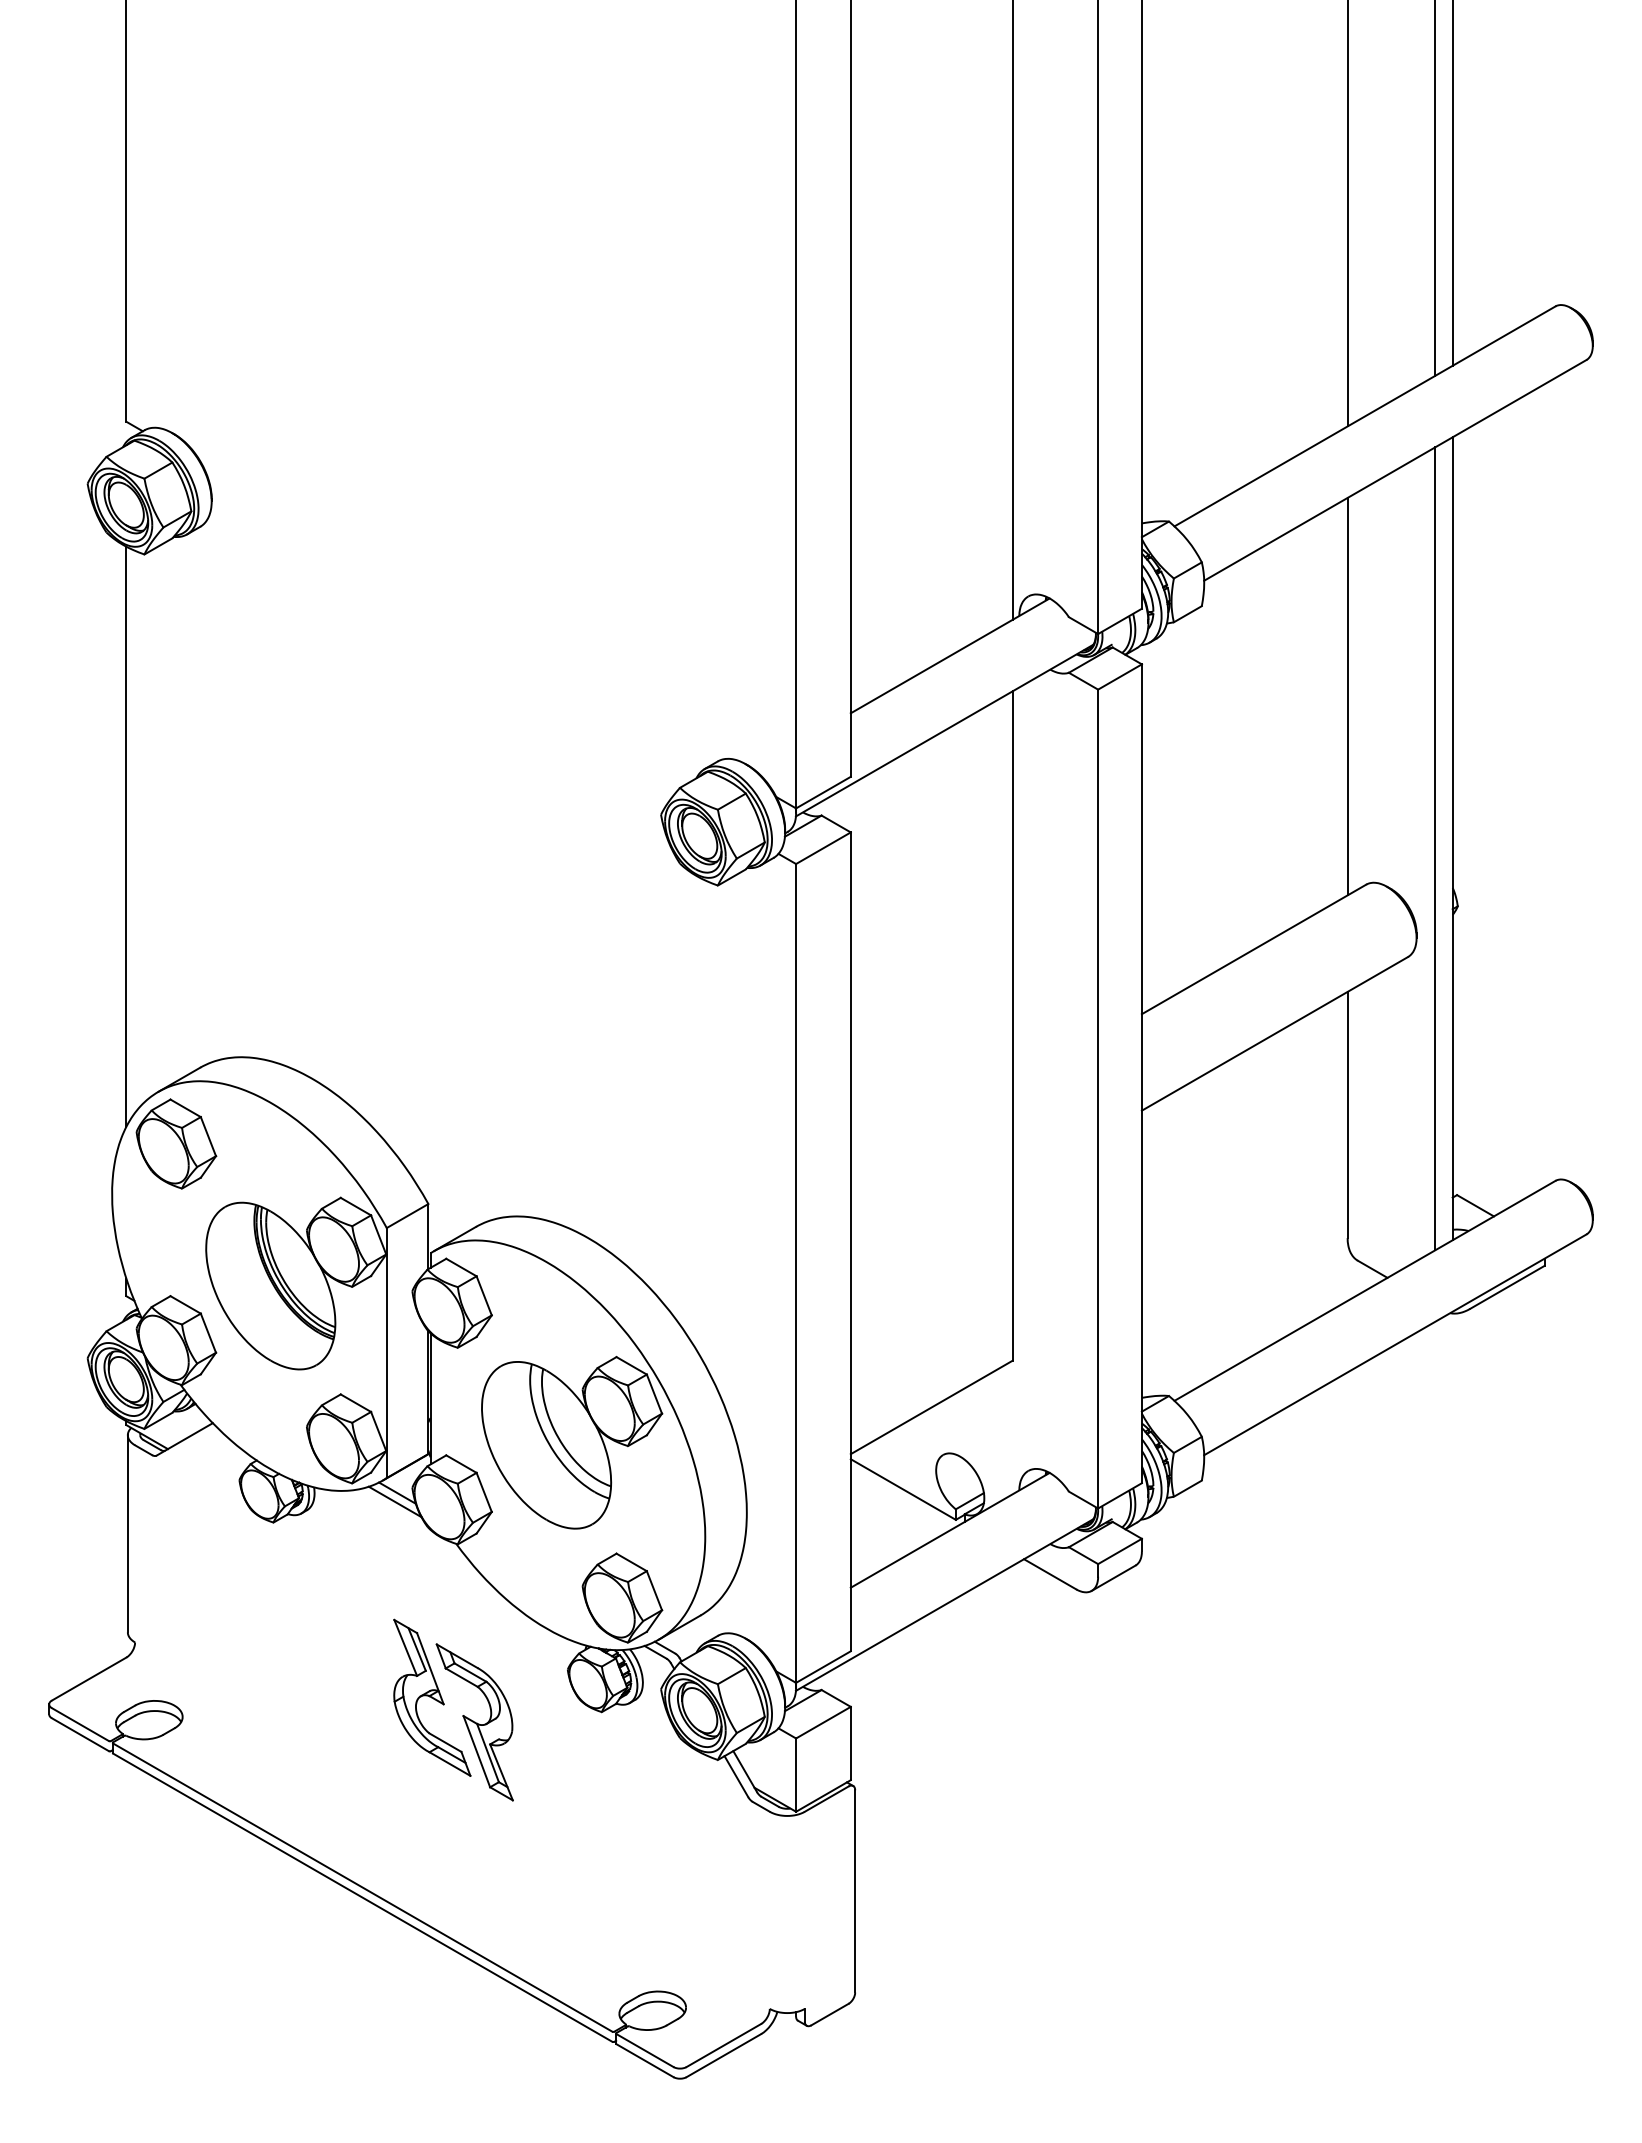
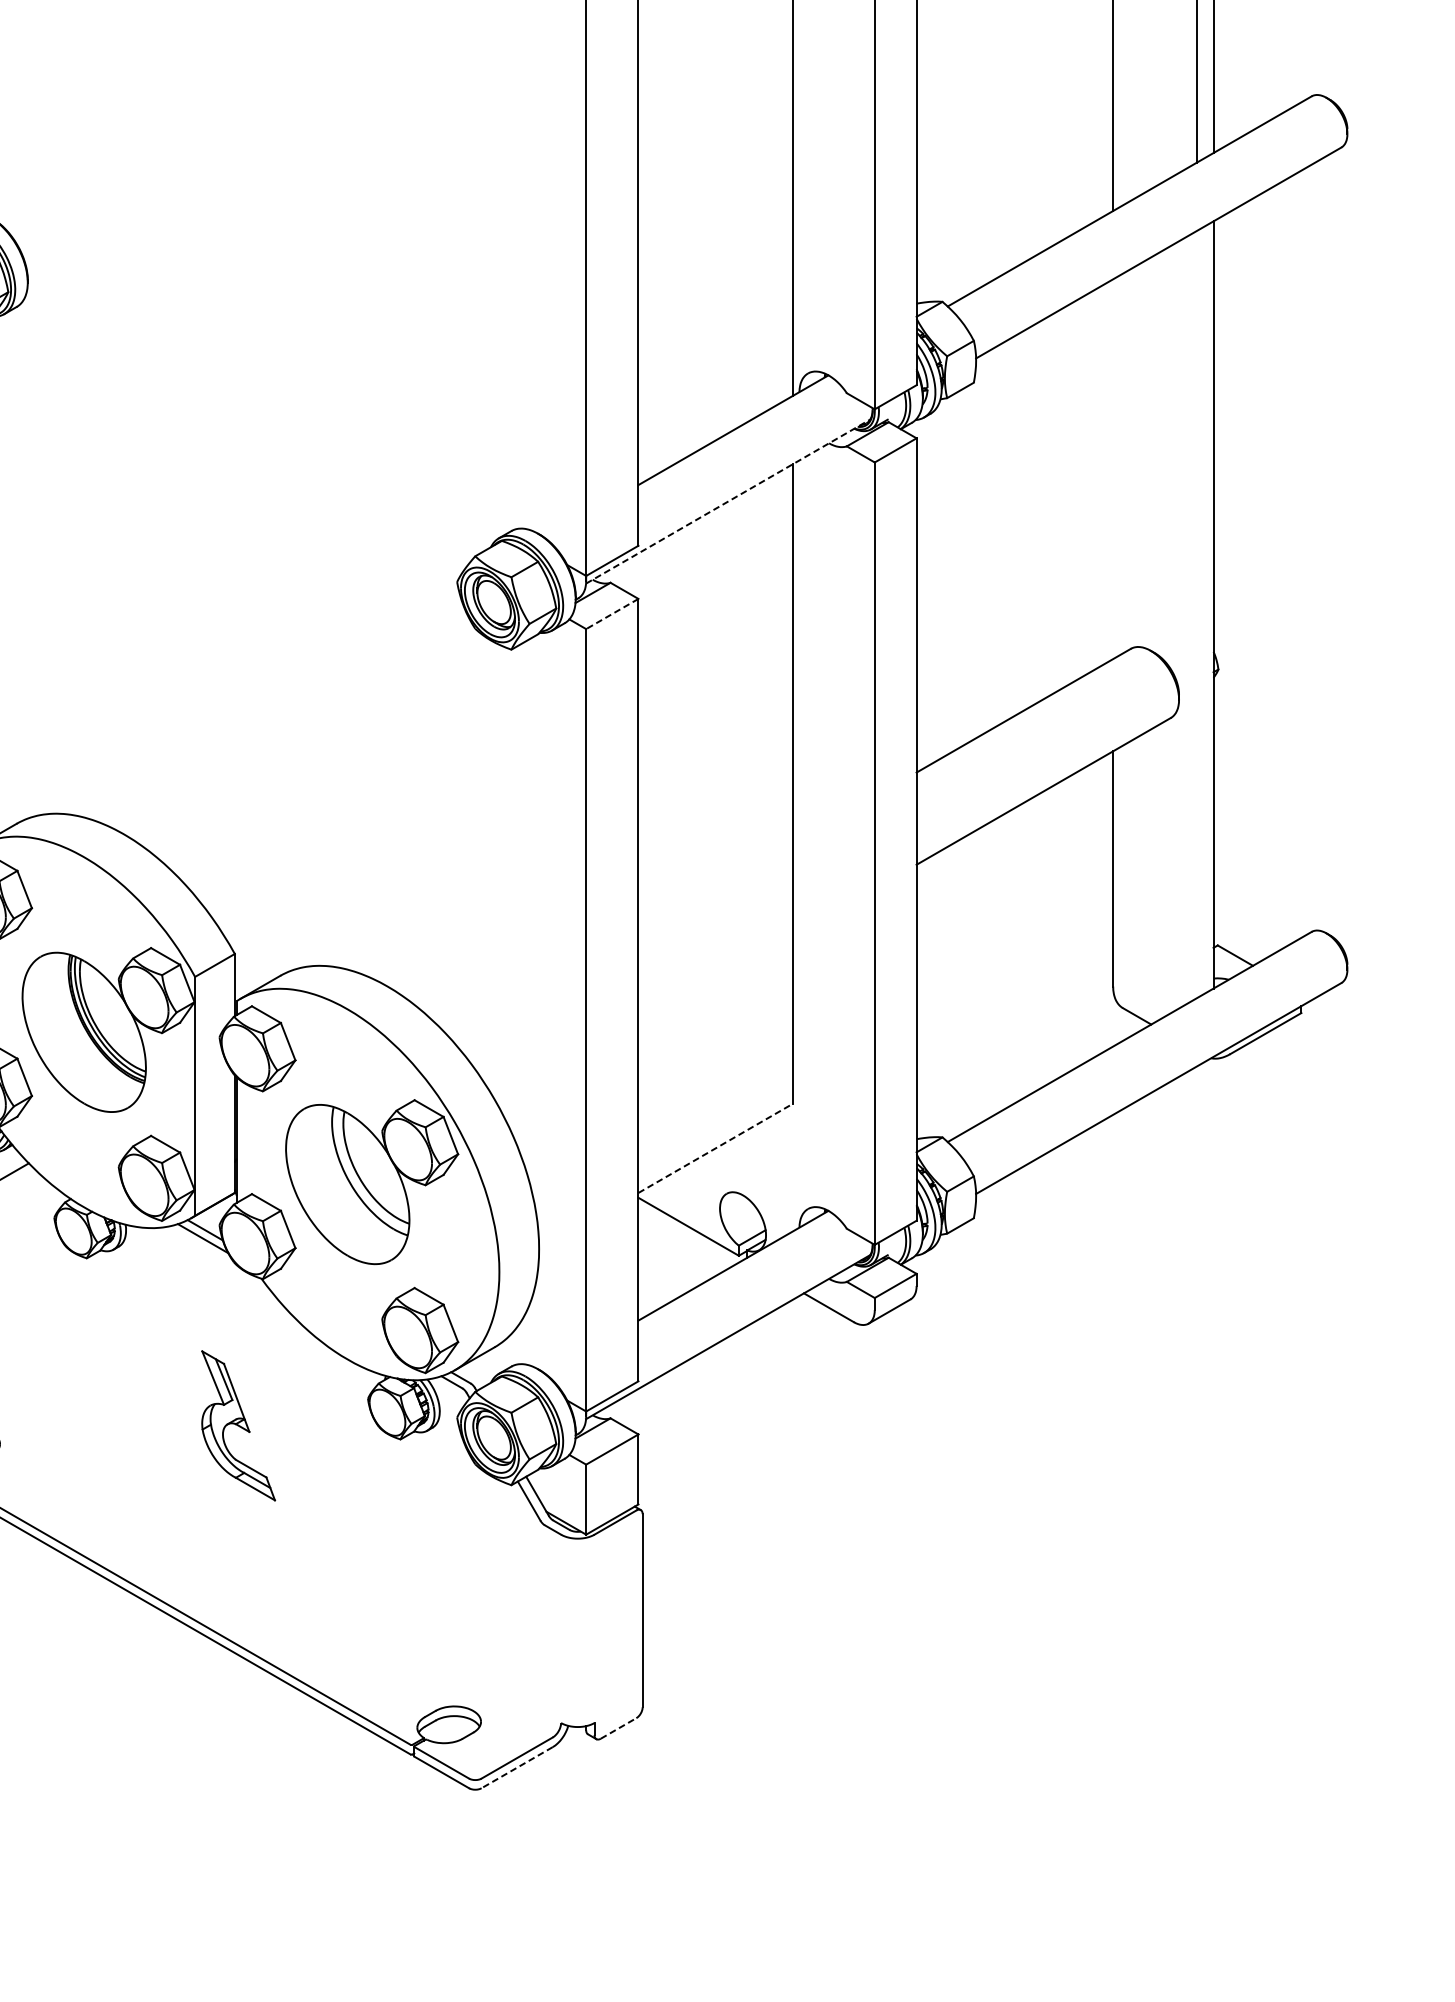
line: (1347, 696) -> (1113, 469), removed
line: (944, 730) -> (727, 501), solid -> dashed
line: (823, 848) -> (612, 614), solid -> dashed
line: (1435, 848) -> (1197, 614), removed
line: (931, 1407) -> (715, 1148), solid -> dashed
part: (474, 1722) -> (278, 1449), removed
line: (830, 2014) -> (619, 1728), solid -> dashed
line: (723, 2055) -> (516, 1767), solid -> dashed

